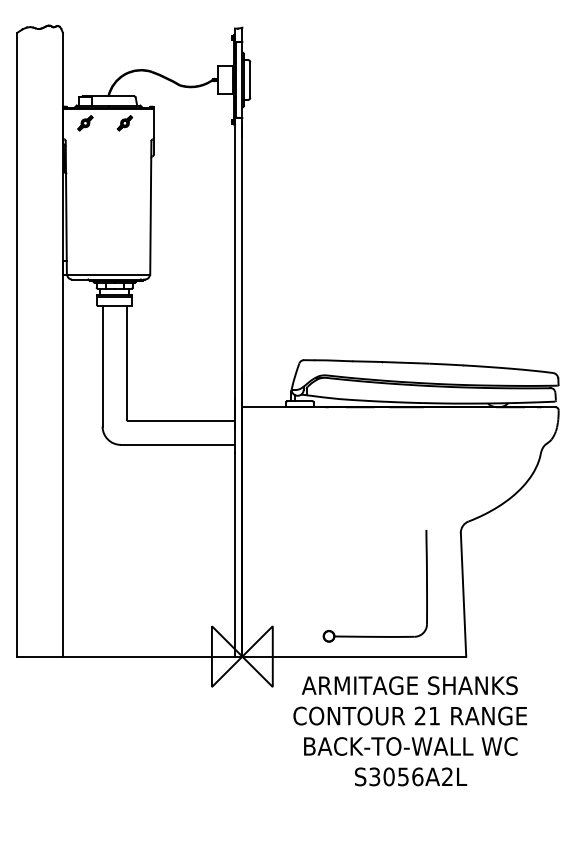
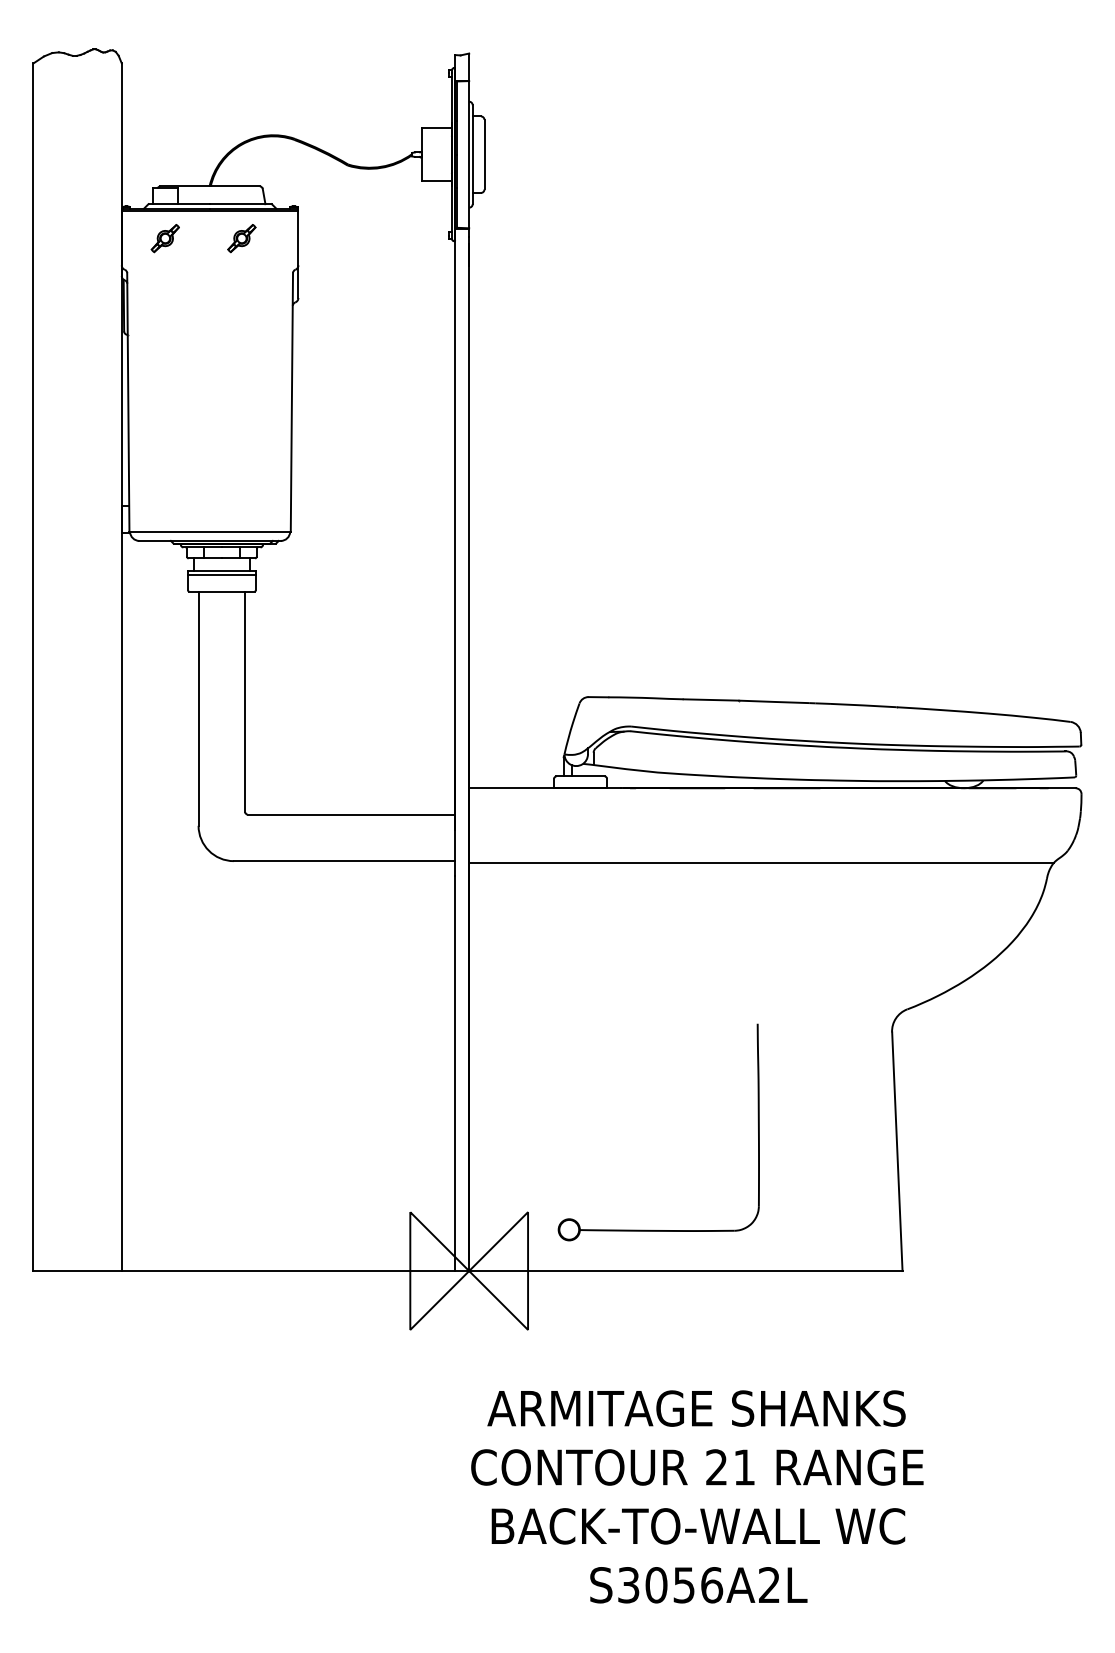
line: (393, 445) -> (761, 862), added
part: (369, 635) -> (647, 1228), moved
text: (409, 731) -> (695, 1497), moved

